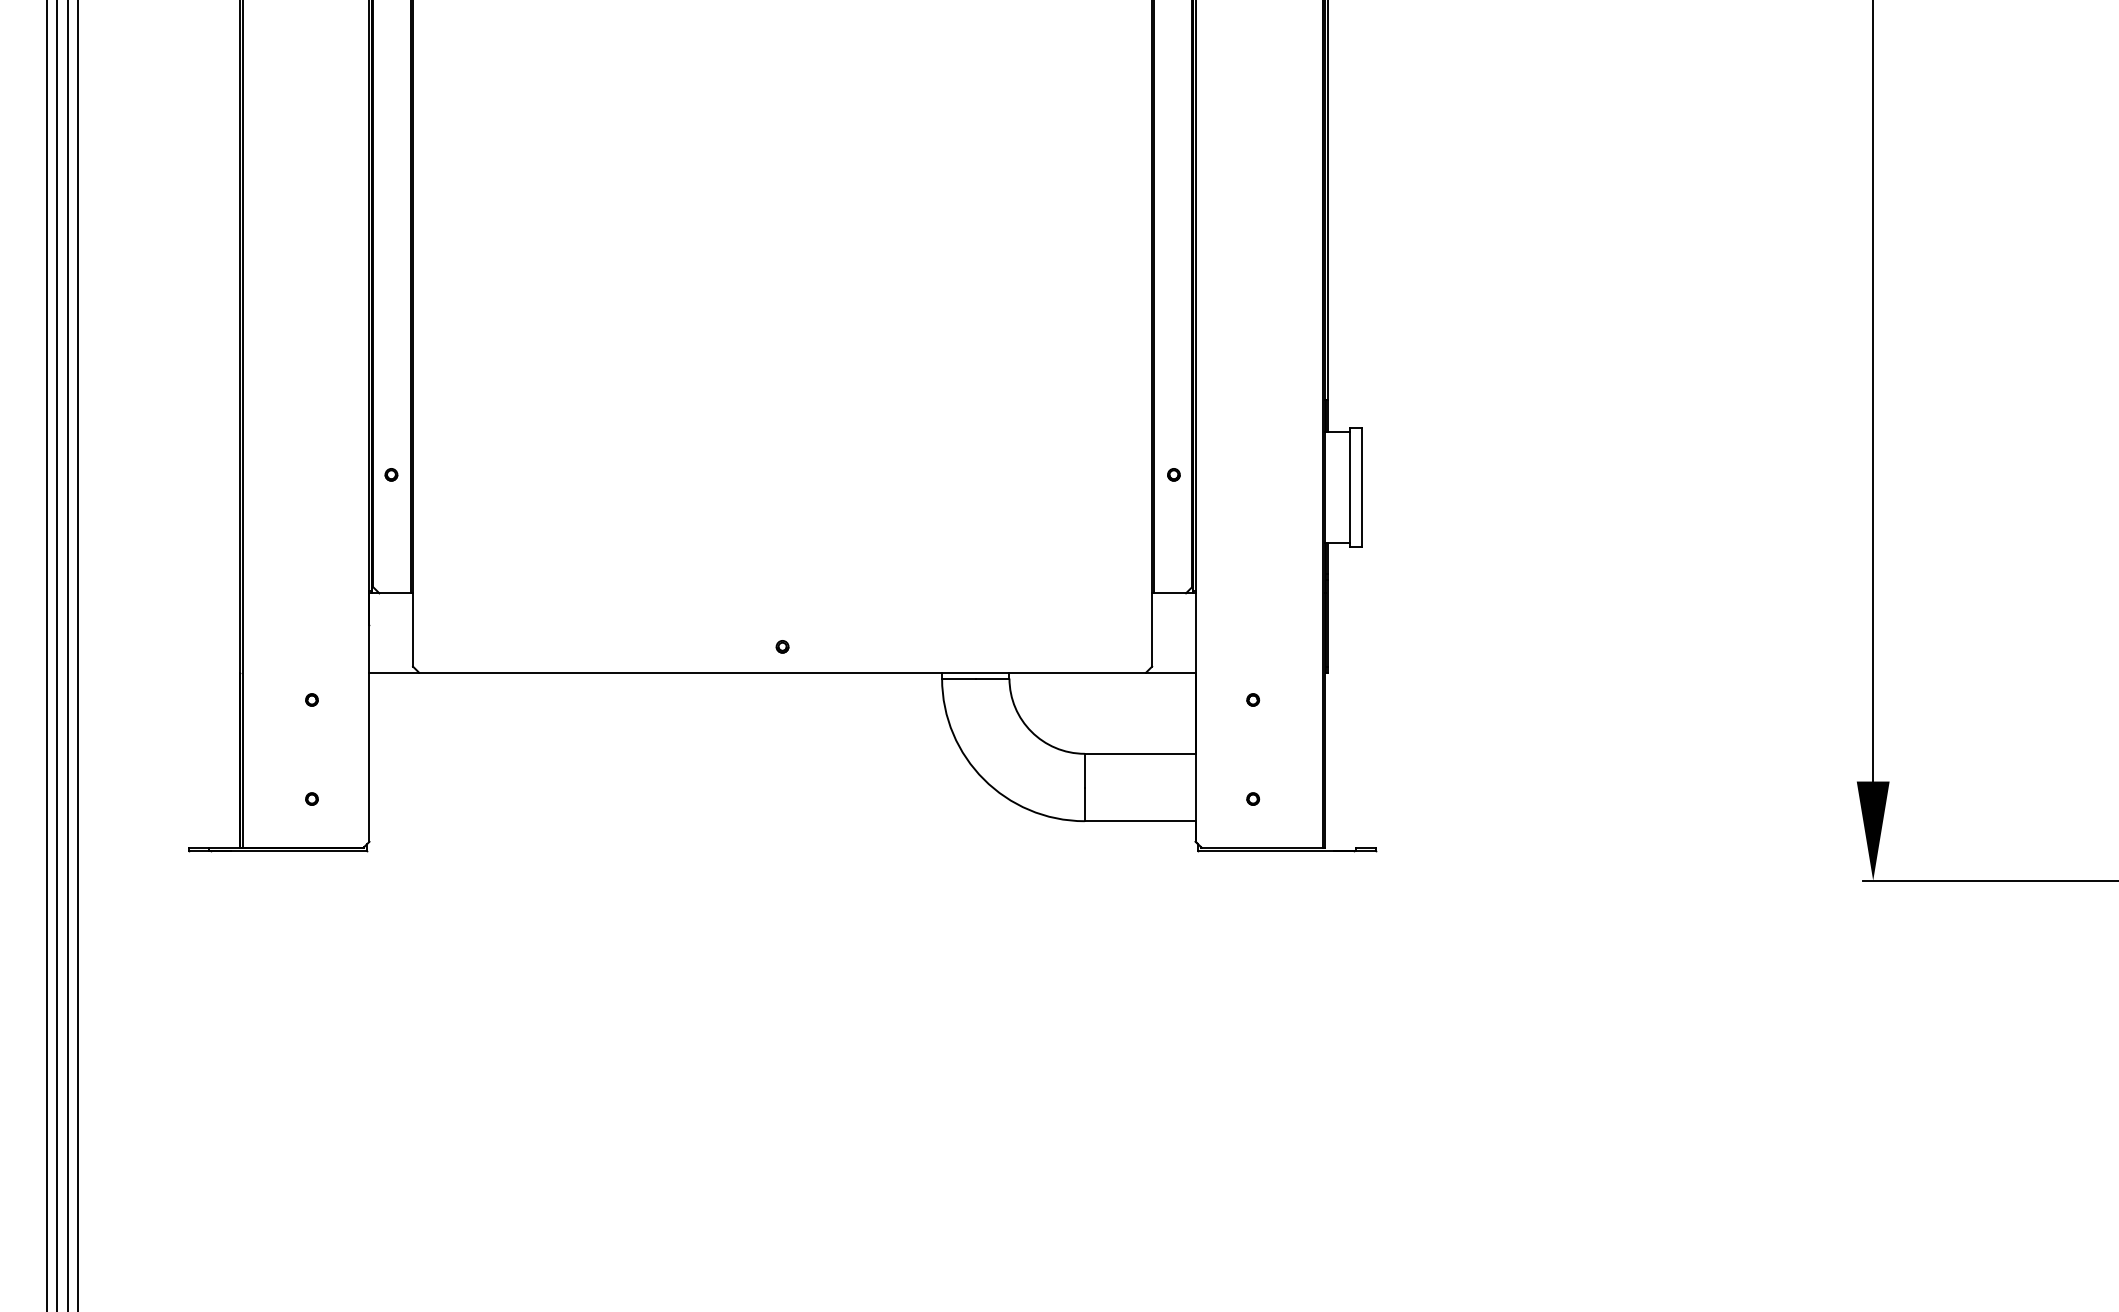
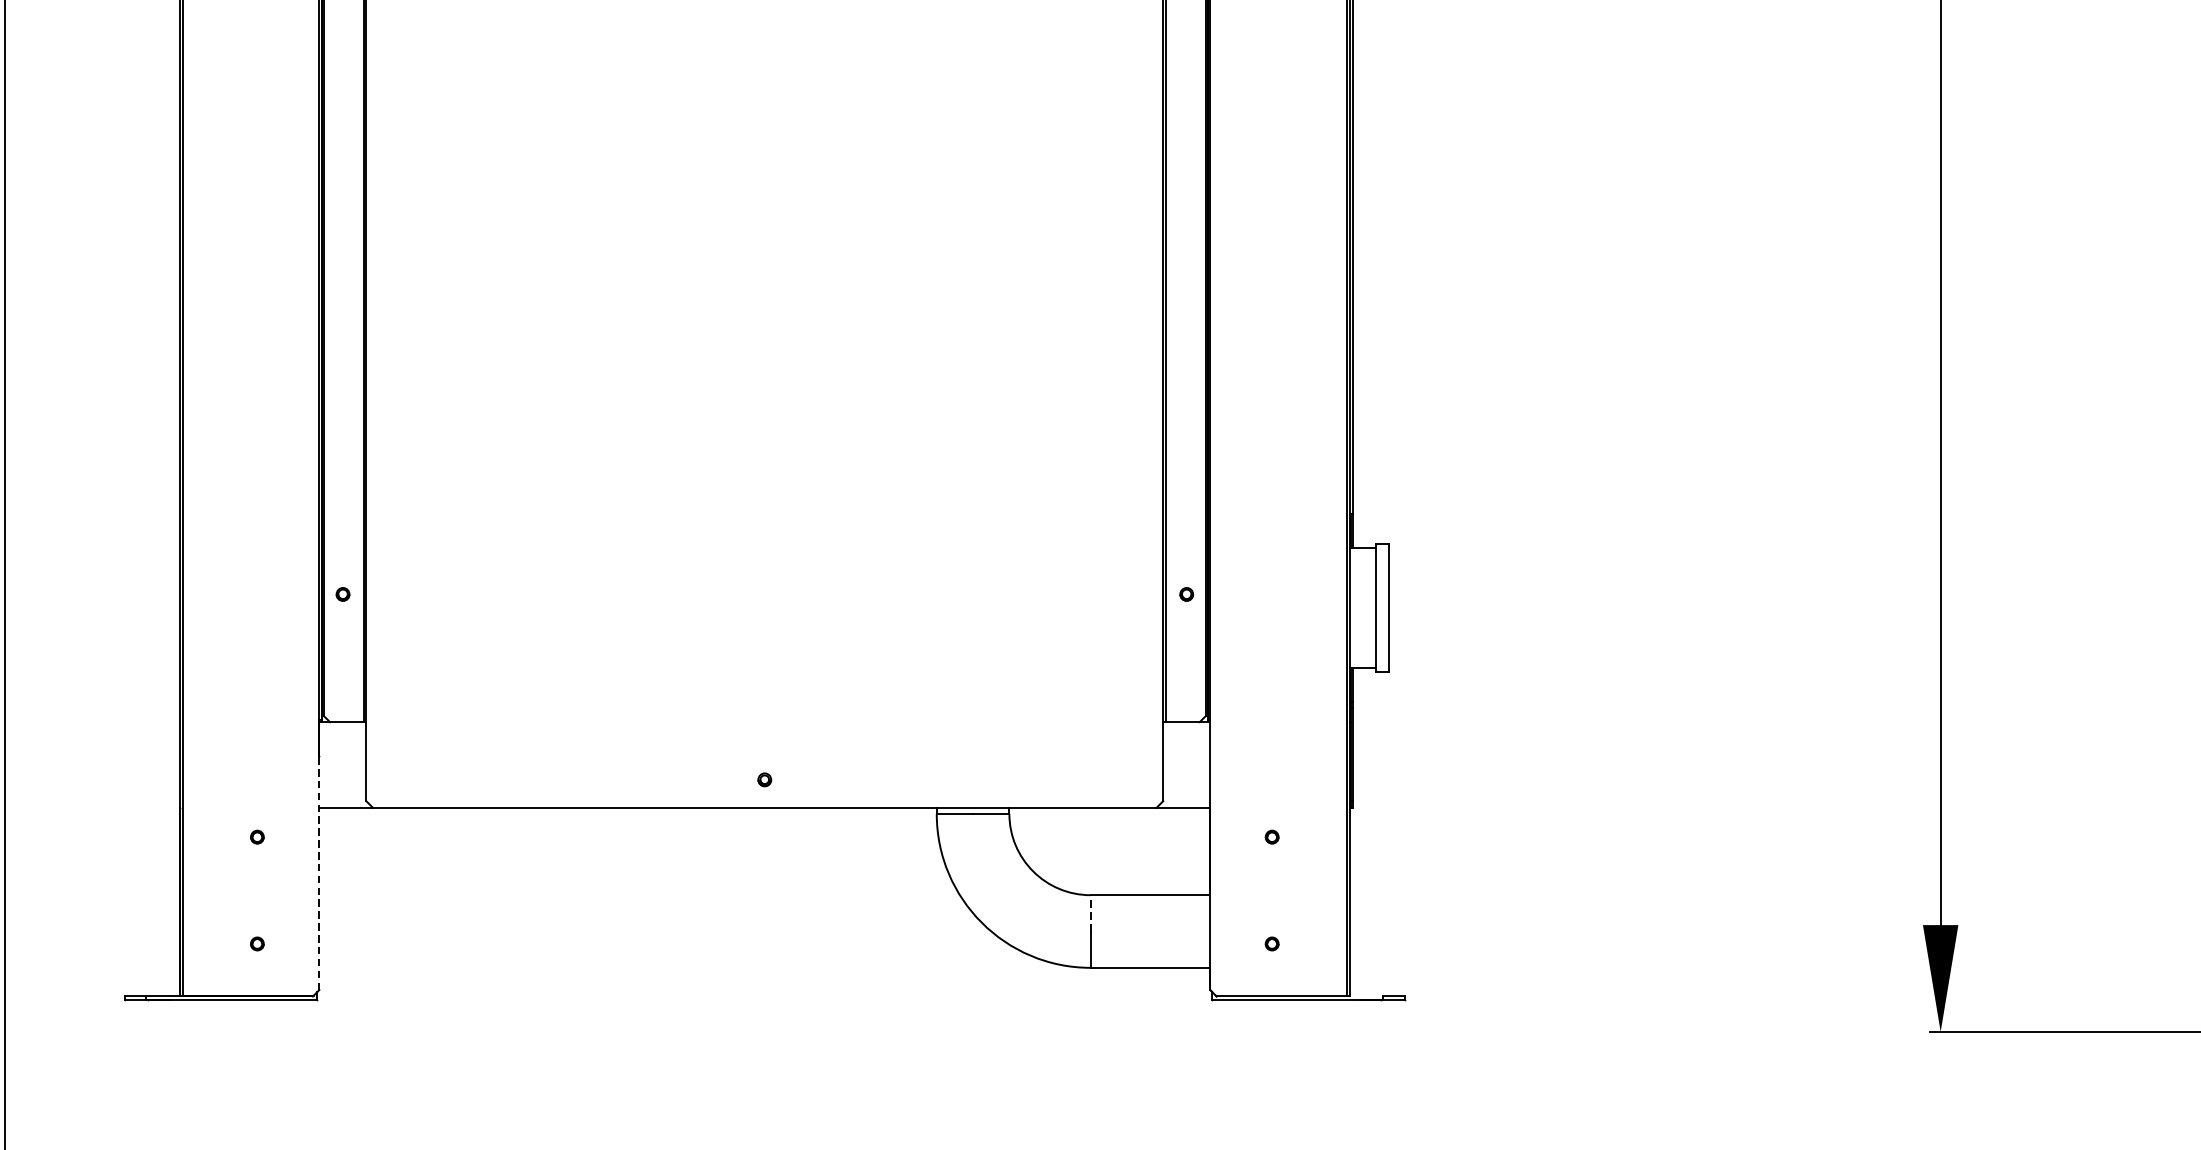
line: (369, 732) -> (319, 872), solid -> dashed
line: (1084, 770) -> (1090, 913), solid -> dashed

